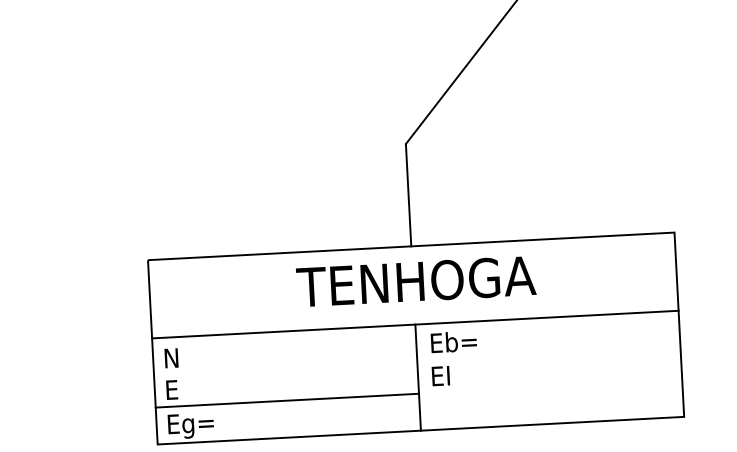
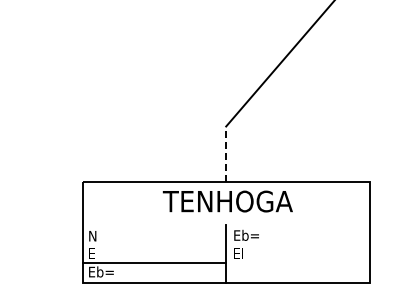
line: (409, 195) -> (226, 154), solid -> dashed
line: (414, 324) -> (225, 224), removed
text: (187, 426) -> (99, 273), Eg= -> Eb=

